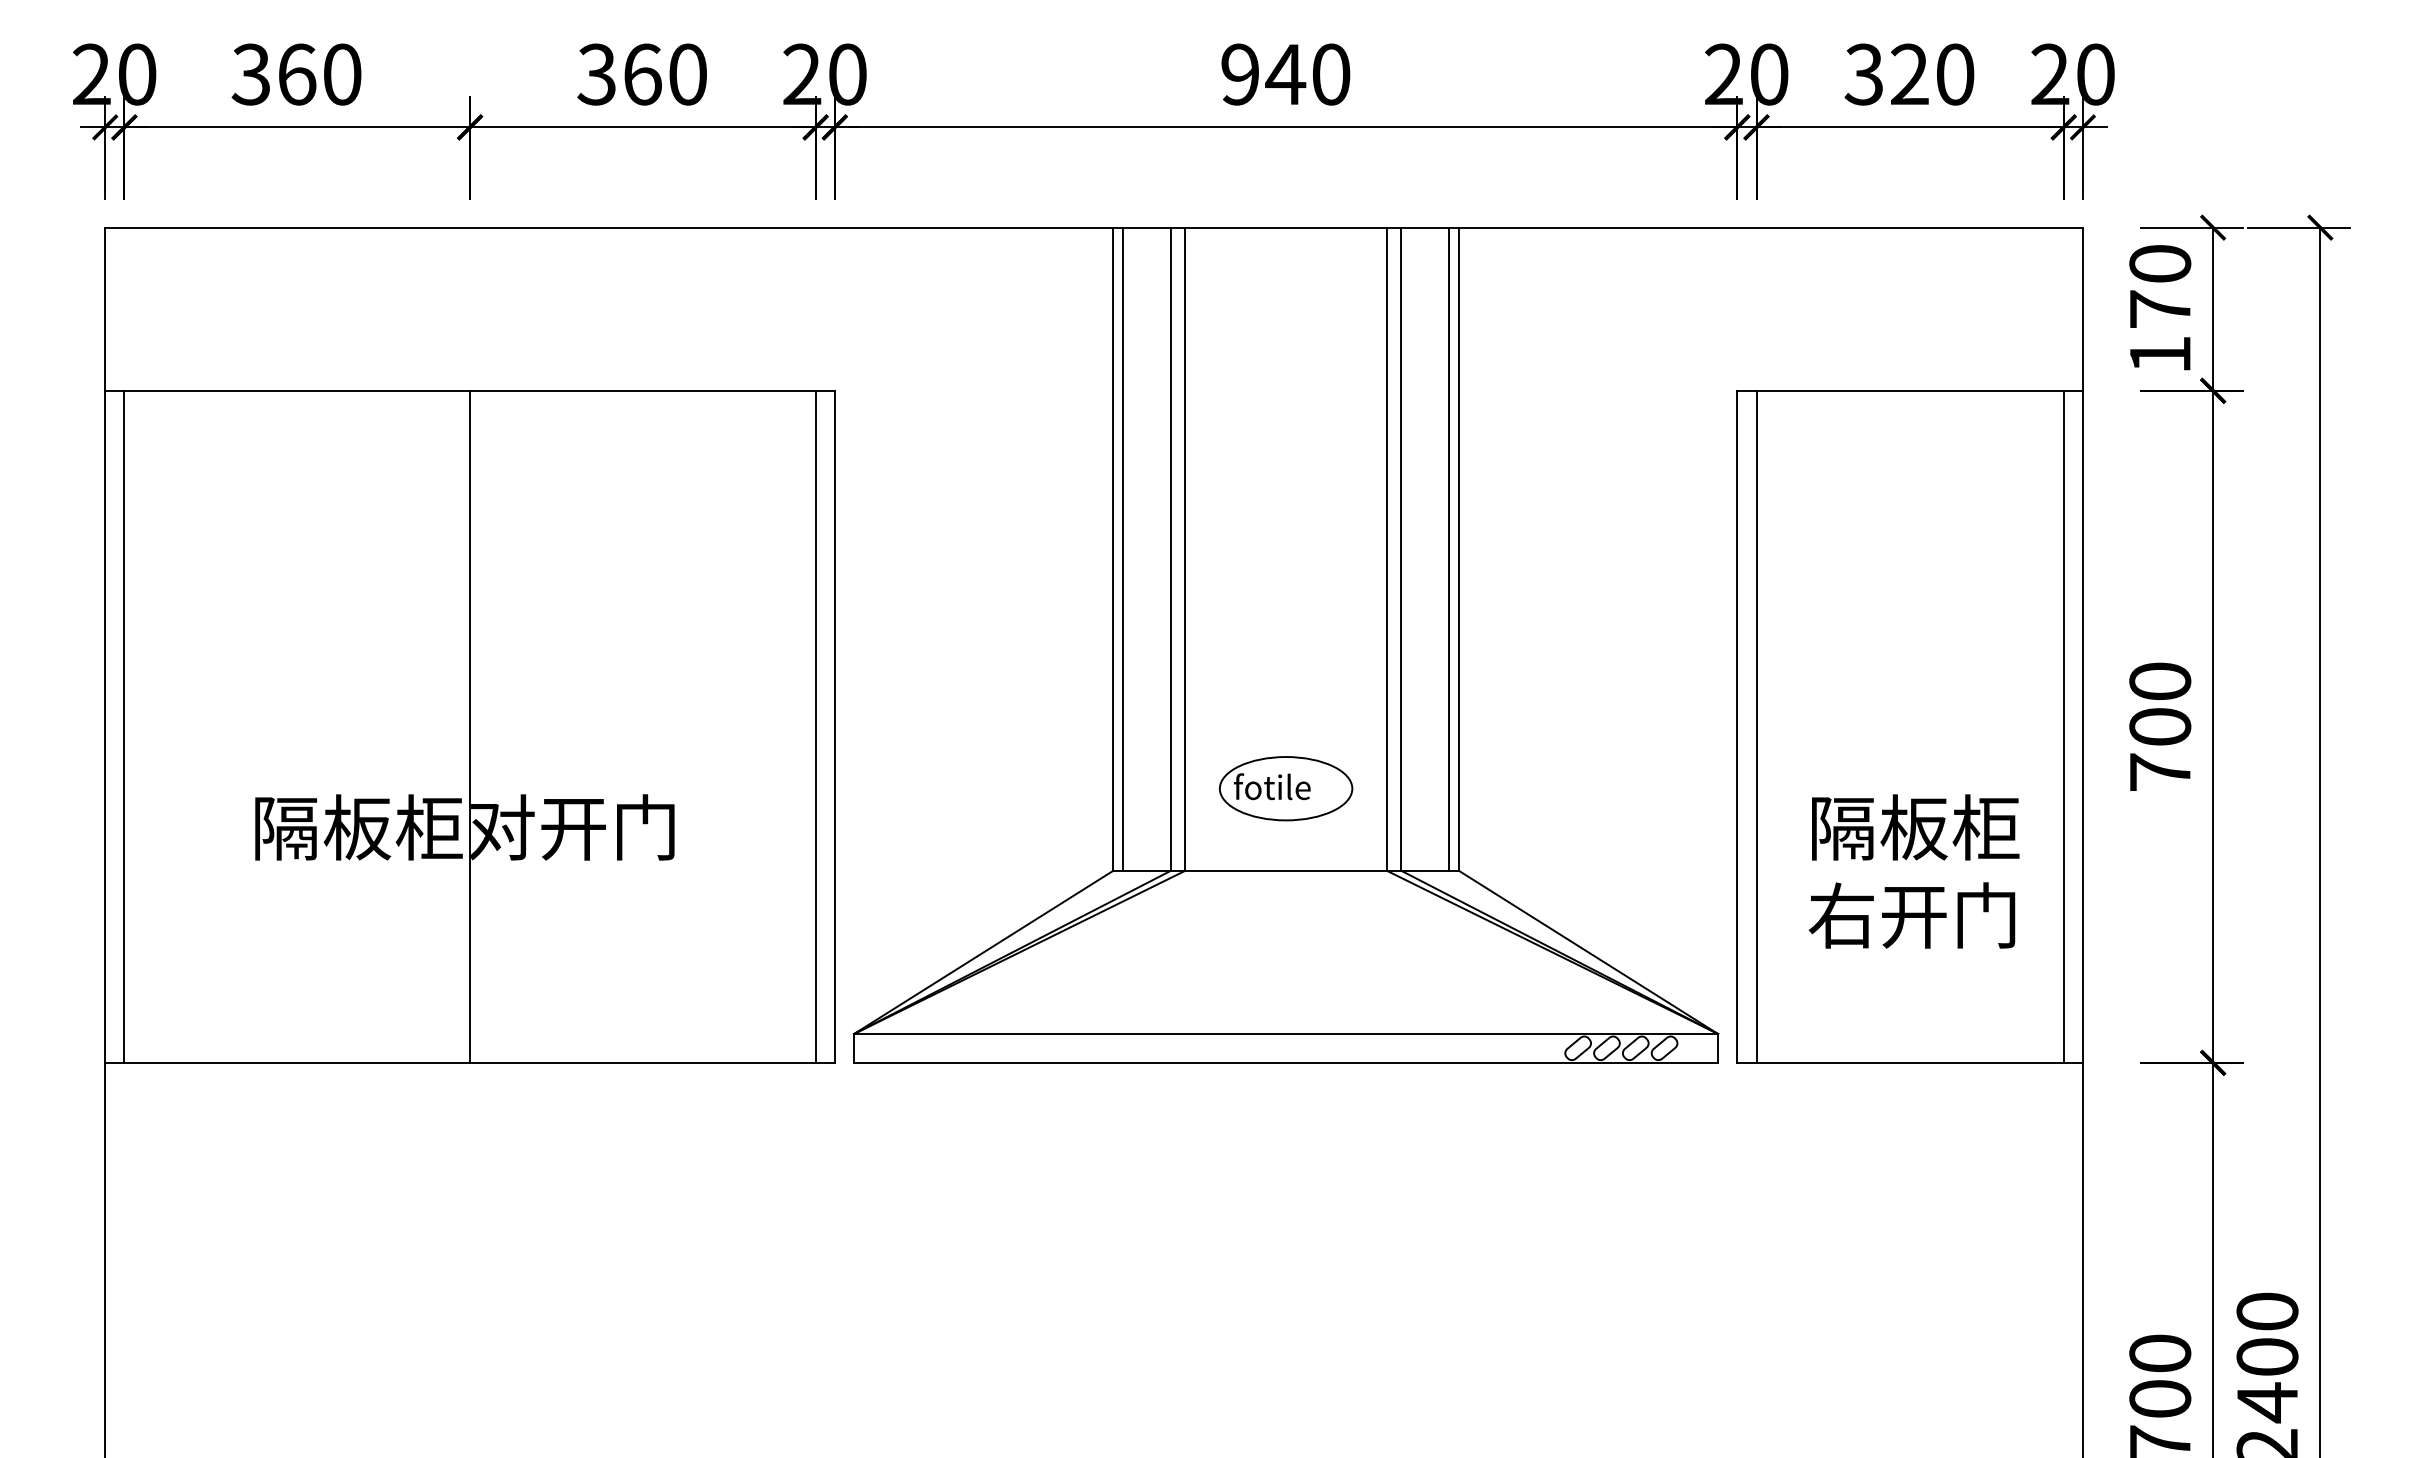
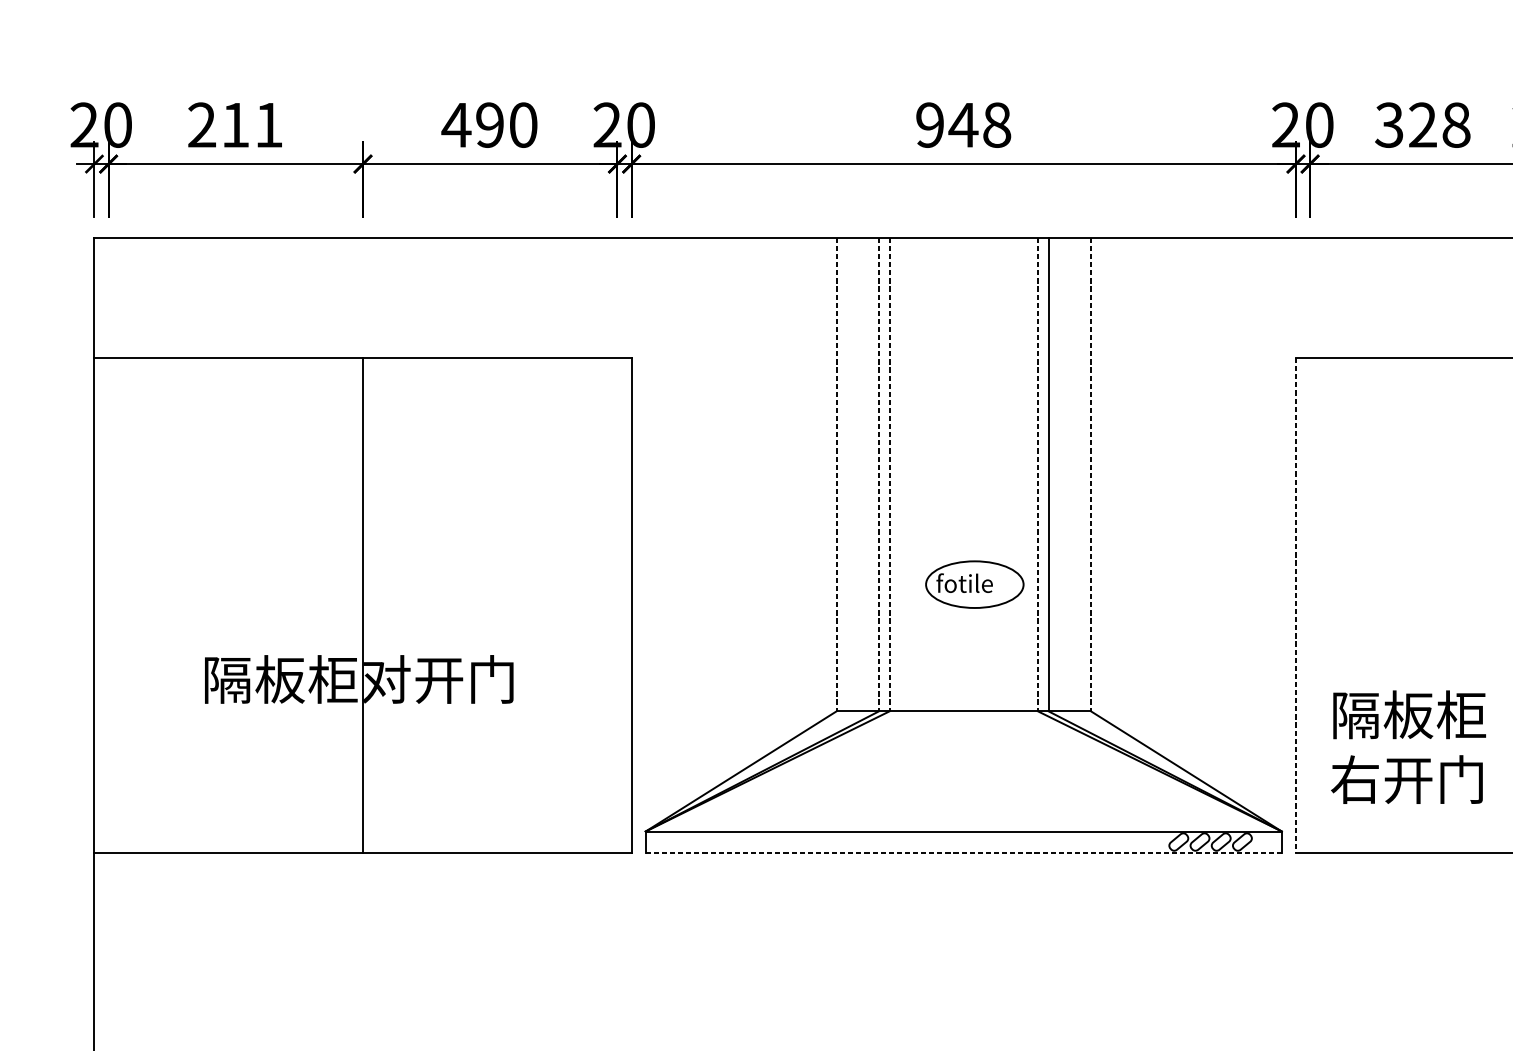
text: (296, 74) -> (235, 125), 360 -> 211
text: (618, 74) -> (472, 125), 360 -> 490
text: (1331, 74) -> (997, 125), 940 -> 948
text: (1955, 74) -> (1456, 125), 320 -> 328
line: (1122, 548) -> (843, 474), removed
line: (1449, 548) -> (1084, 474), removed
line: (1113, 549) -> (836, 474), solid -> dashed
line: (1170, 549) -> (878, 474), solid -> dashed
line: (1185, 549) -> (889, 474), solid -> dashed
line: (1386, 549) -> (1037, 474), solid -> dashed
line: (1458, 549) -> (1090, 474), solid -> dashed
line: (124, 726) -> (108, 605), removed
line: (815, 726) -> (617, 605), removed
line: (1756, 726) -> (1310, 605), removed
line: (1737, 727) -> (1296, 605), solid -> dashed
part: (1286, 788) -> (975, 584), moved
text: (1913, 871) -> (1408, 747), moved
line: (1286, 1062) -> (964, 852), solid -> dashed

